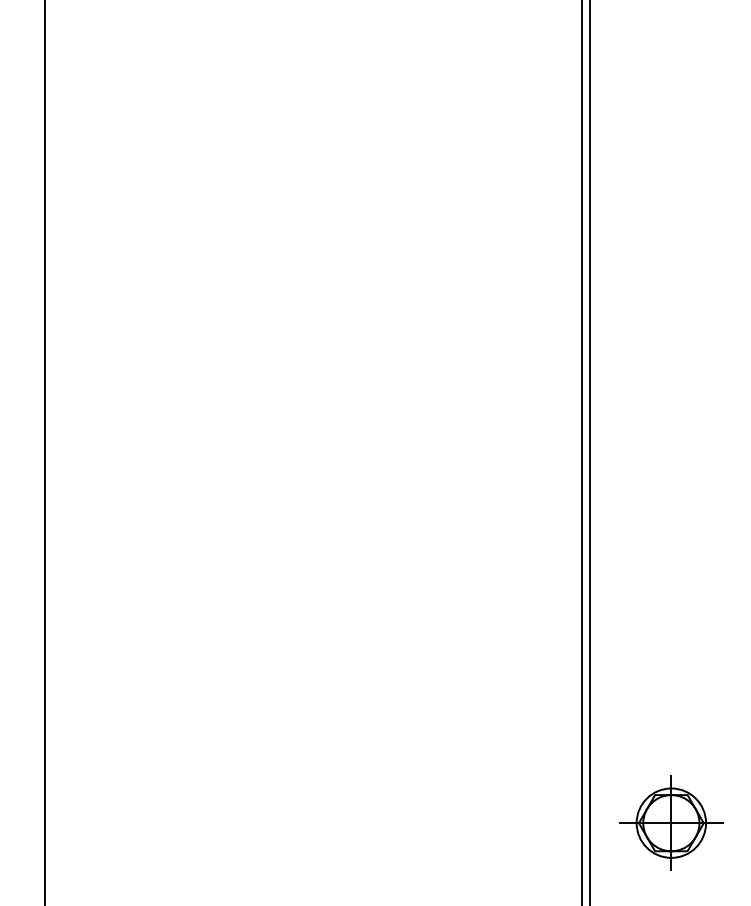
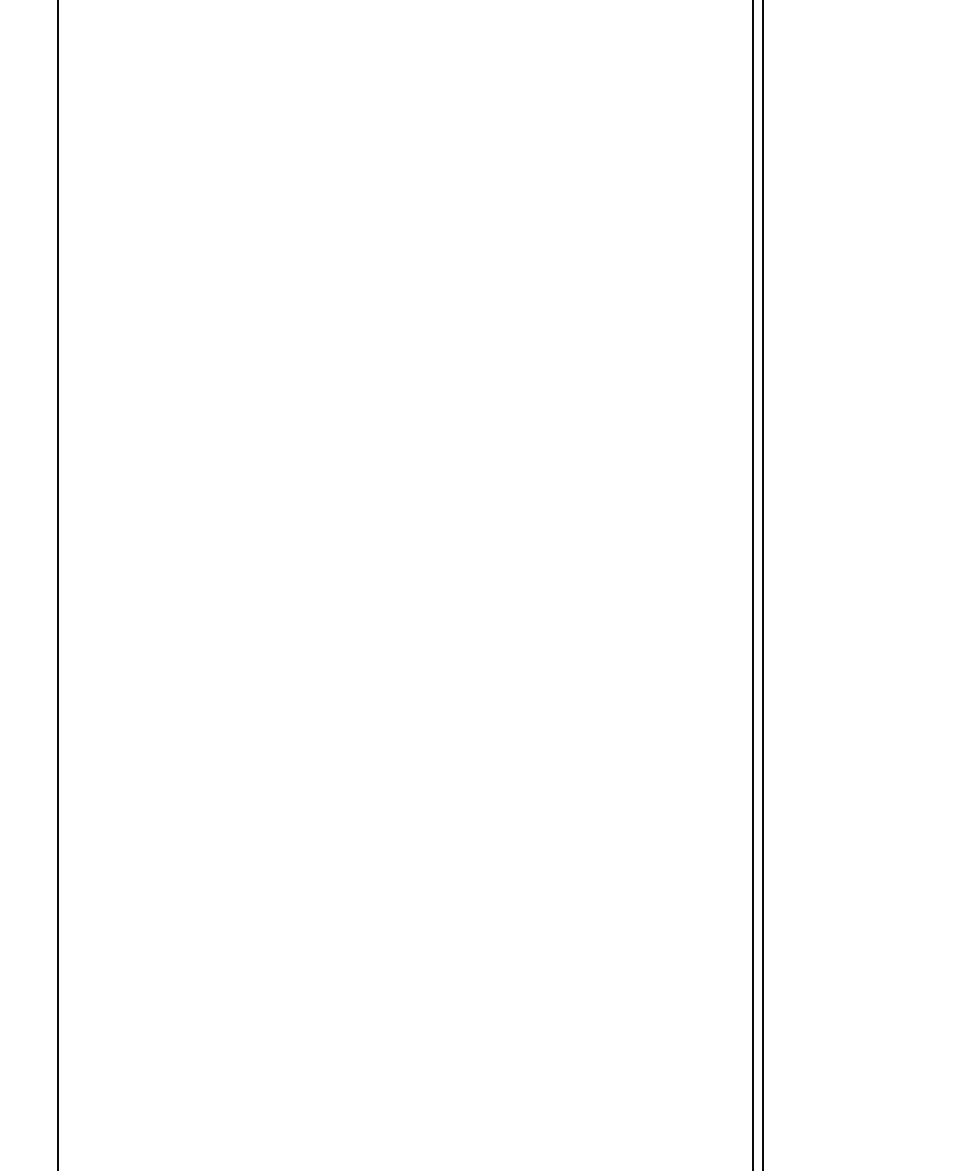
part: (671, 822) -> (867, 1063), removed

